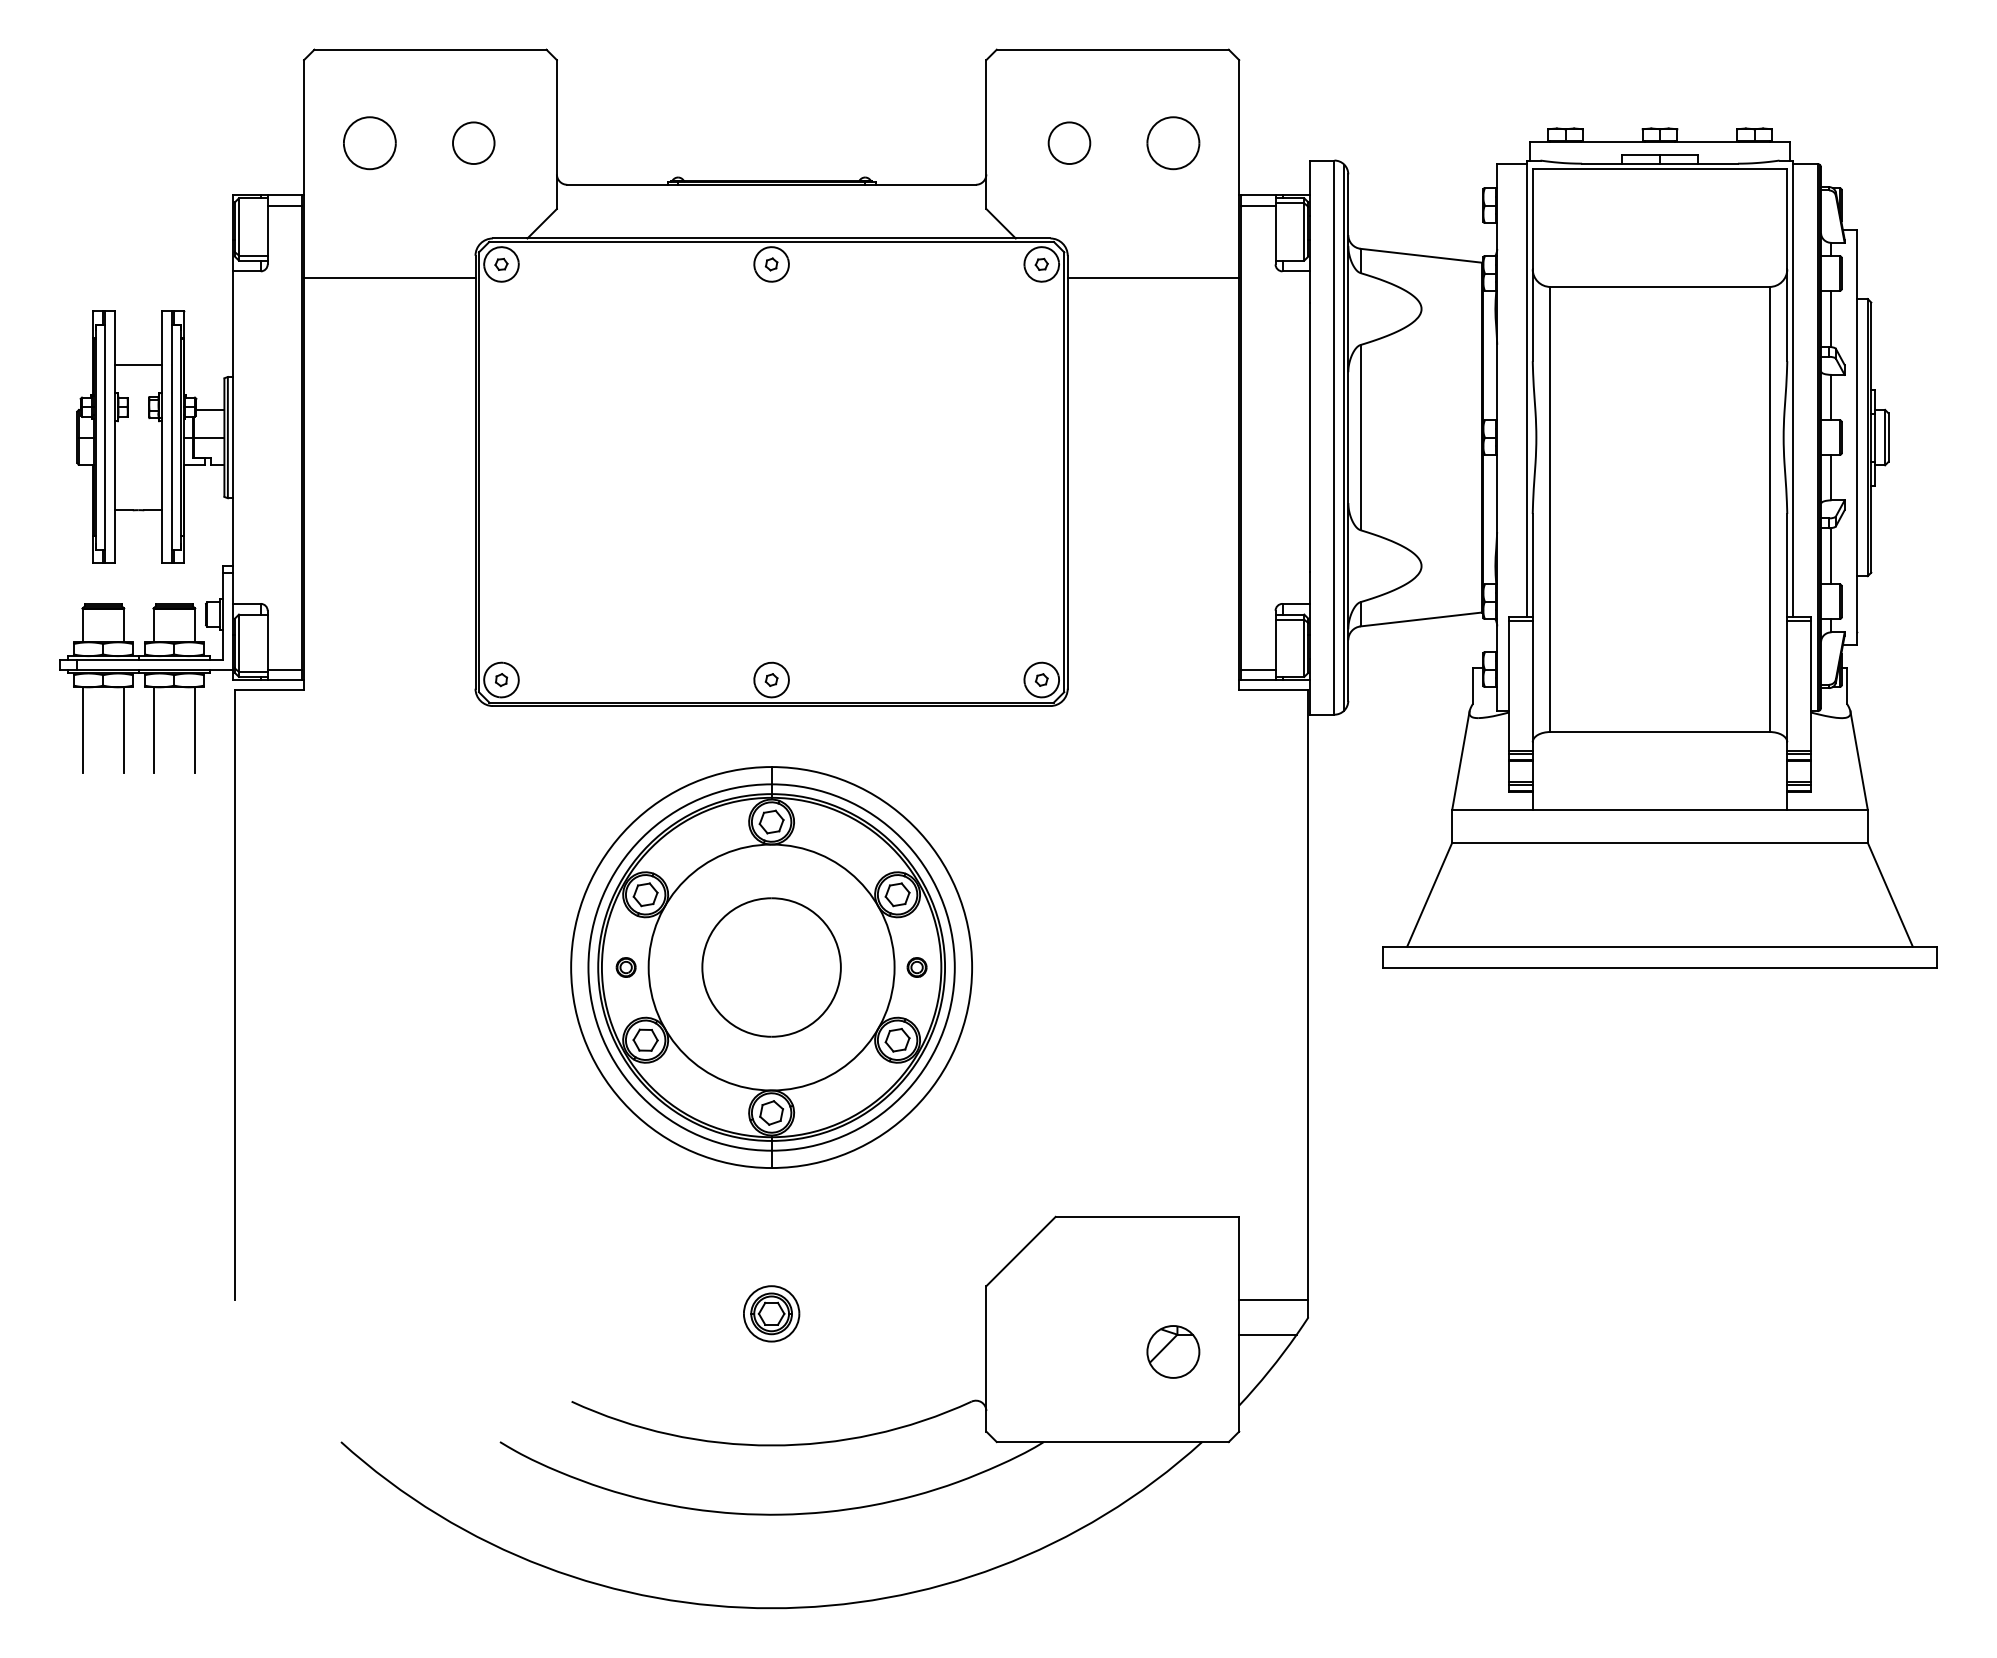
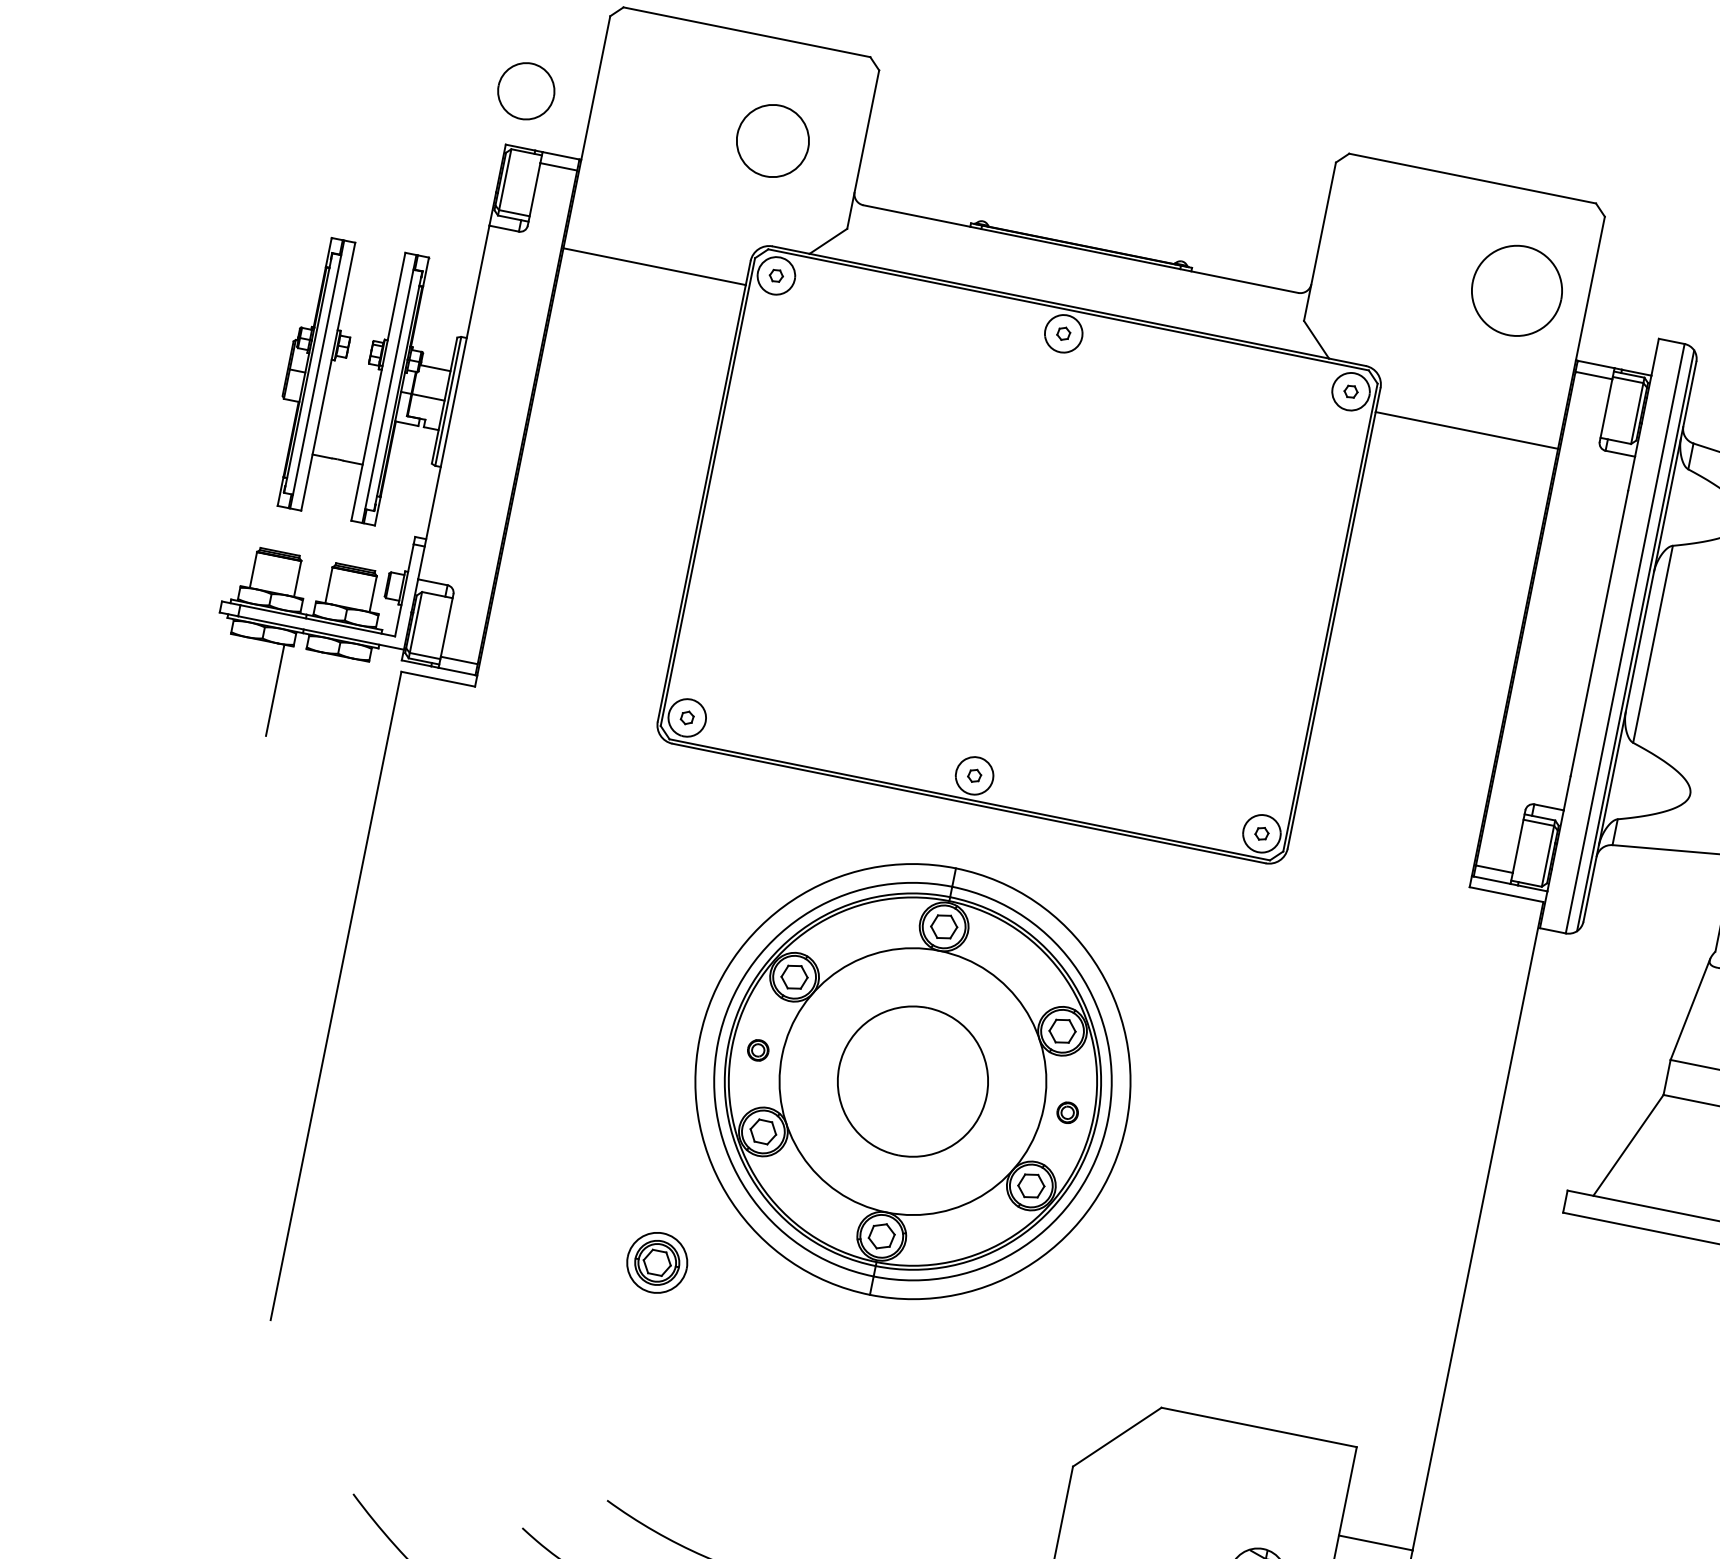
circle: (1069, 142) -> (1406, 268), removed
part: (369, 143) -> (525, 91), moved
circle: (473, 143) -> (772, 141), size x1.6
part: (1173, 143) -> (1517, 291), size x1.6
line: (138, 364) -> (368, 304), removed
line: (82, 730) -> (230, 681), removed
line: (153, 730) -> (306, 696), removed
line: (195, 730) -> (351, 705), removed
part: (771, 1313) -> (657, 1262), moved

